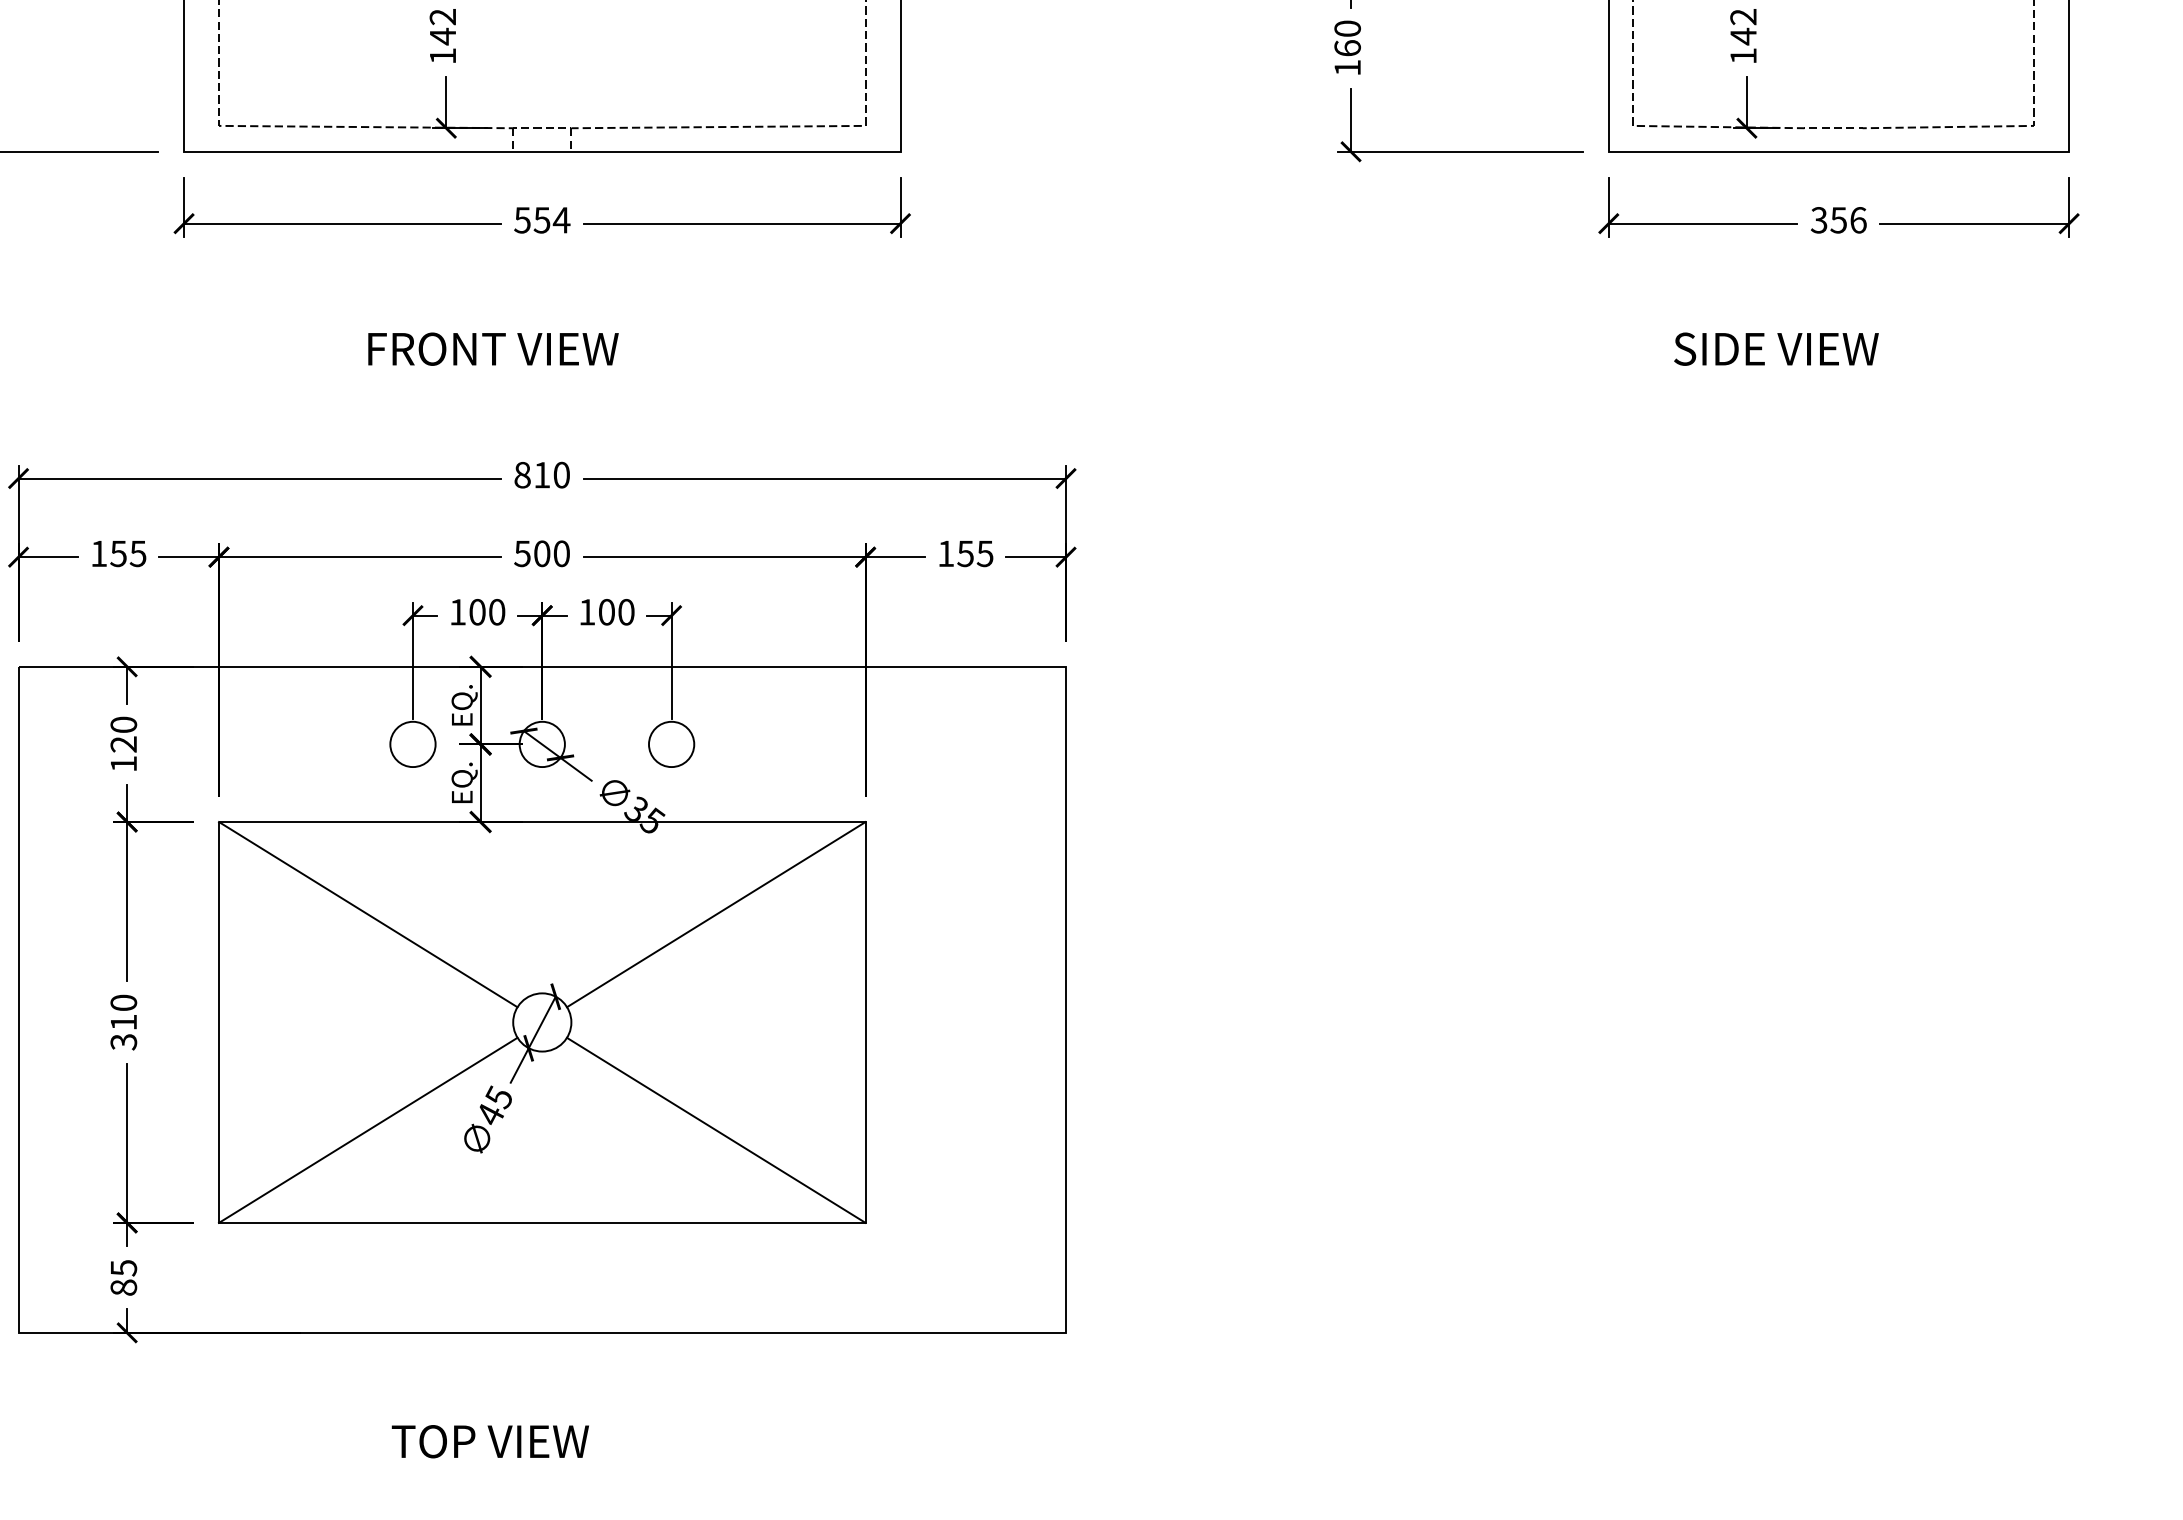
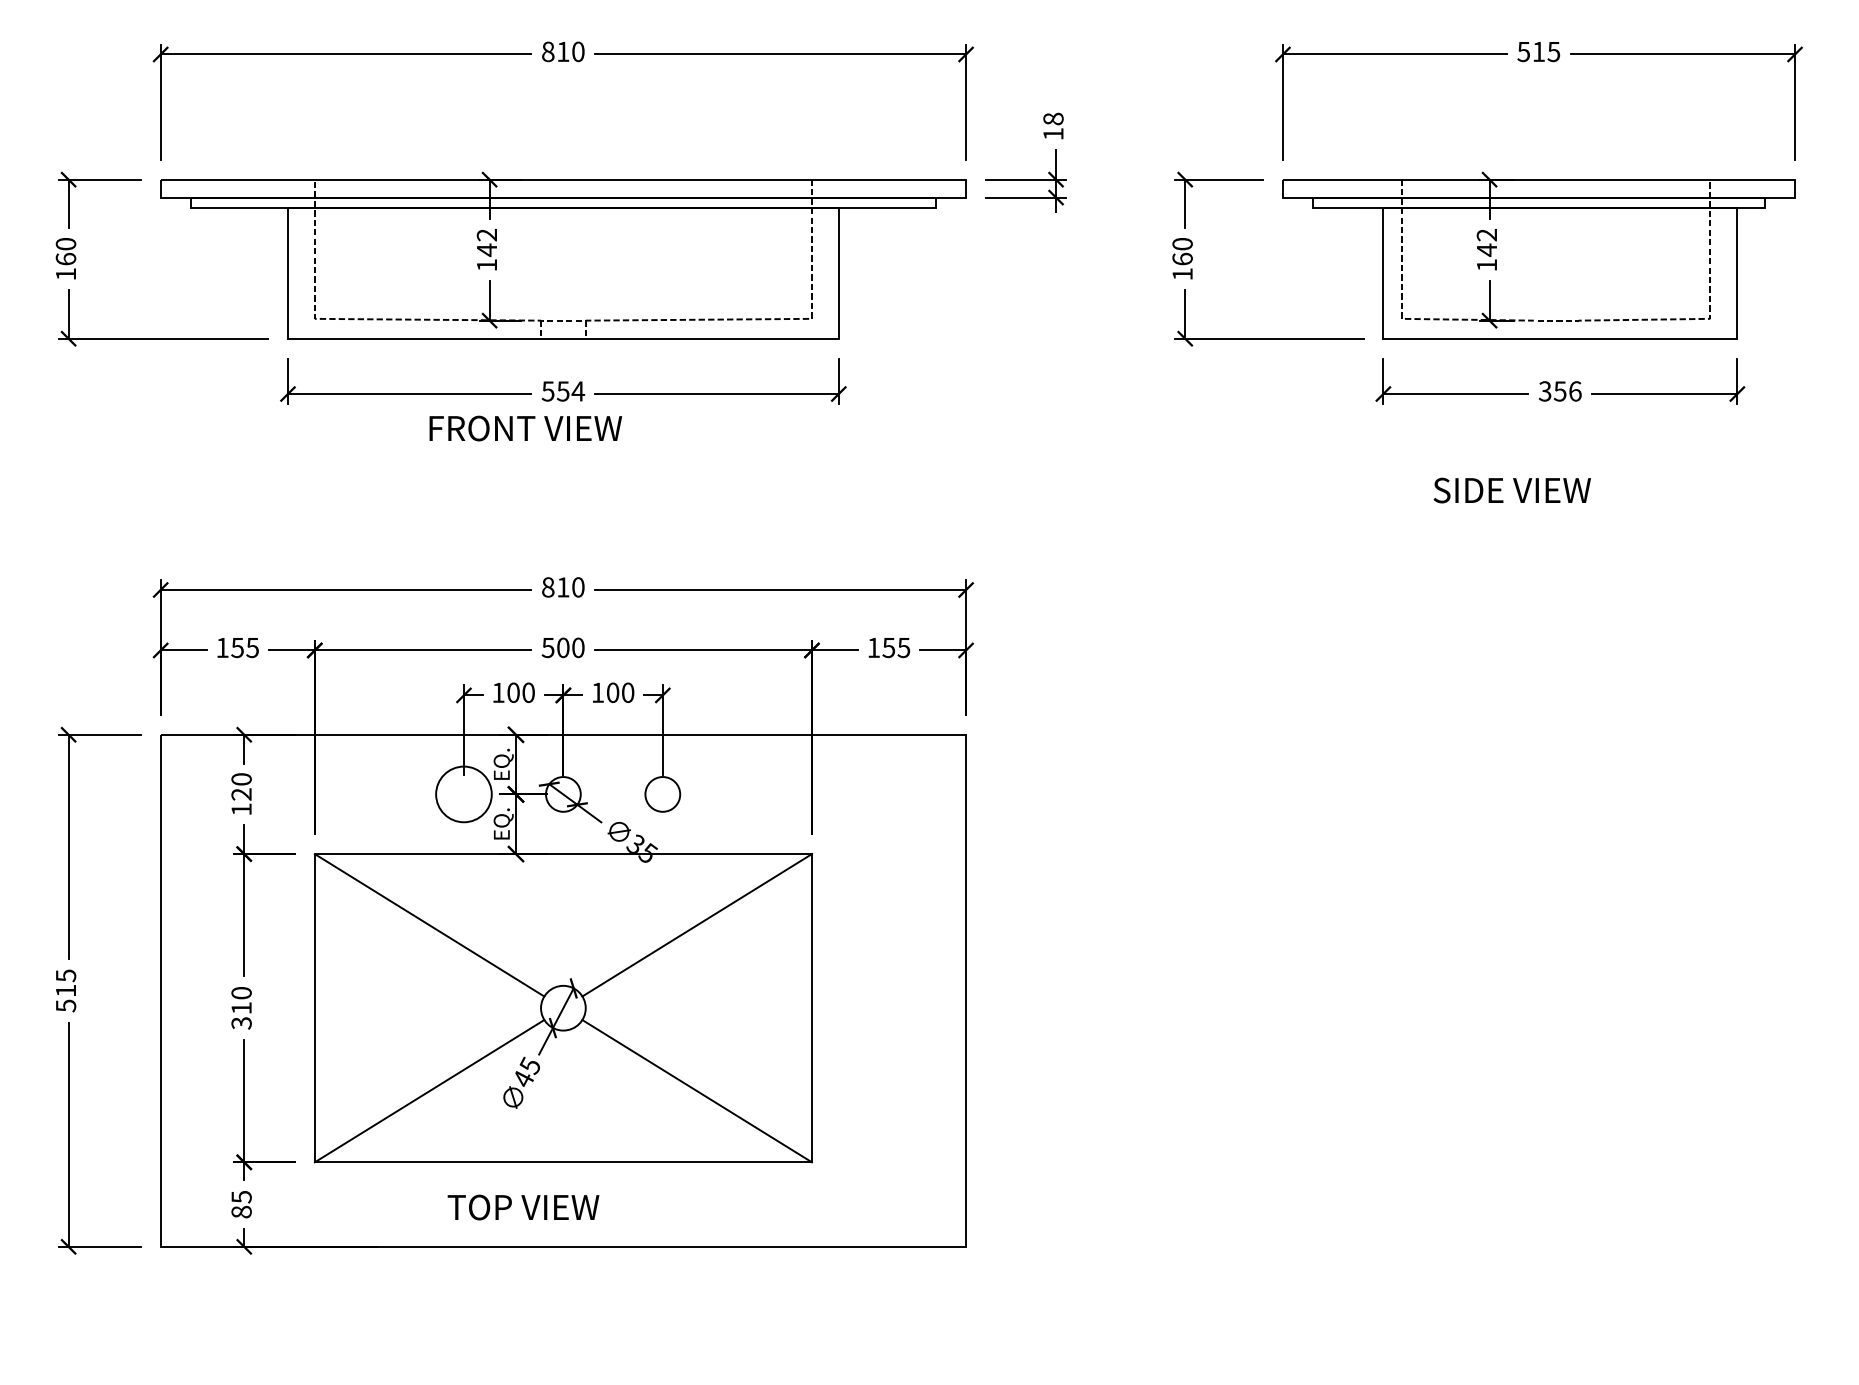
text: (493, 349) -> (525, 428), moved
circle: (412, 744) -> (463, 794), size x1.6
text: (490, 1441) -> (523, 1207), moved

